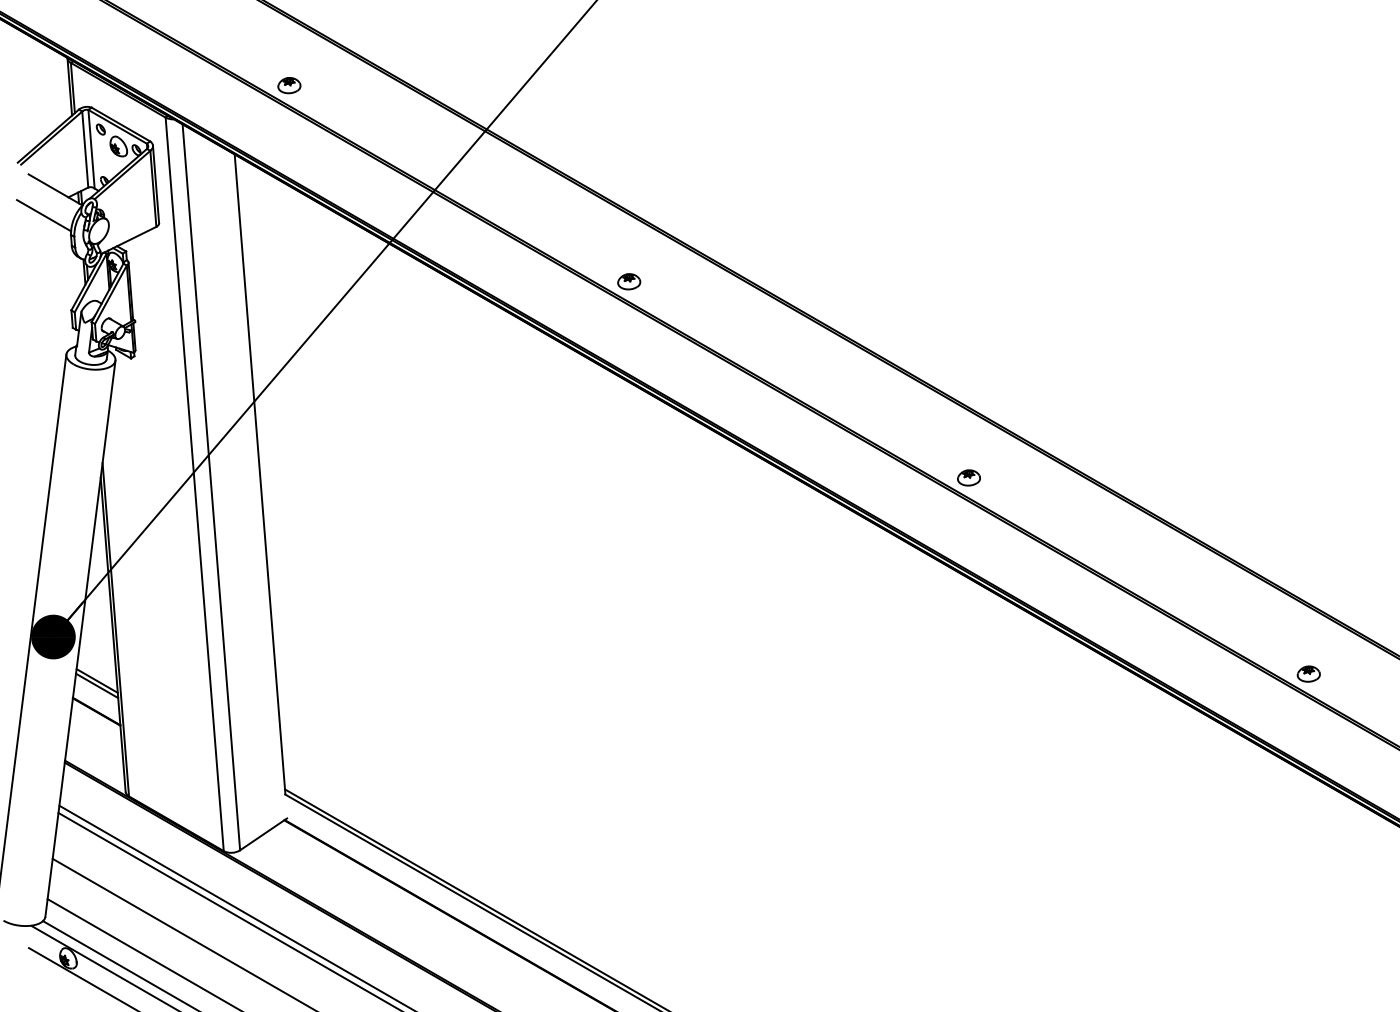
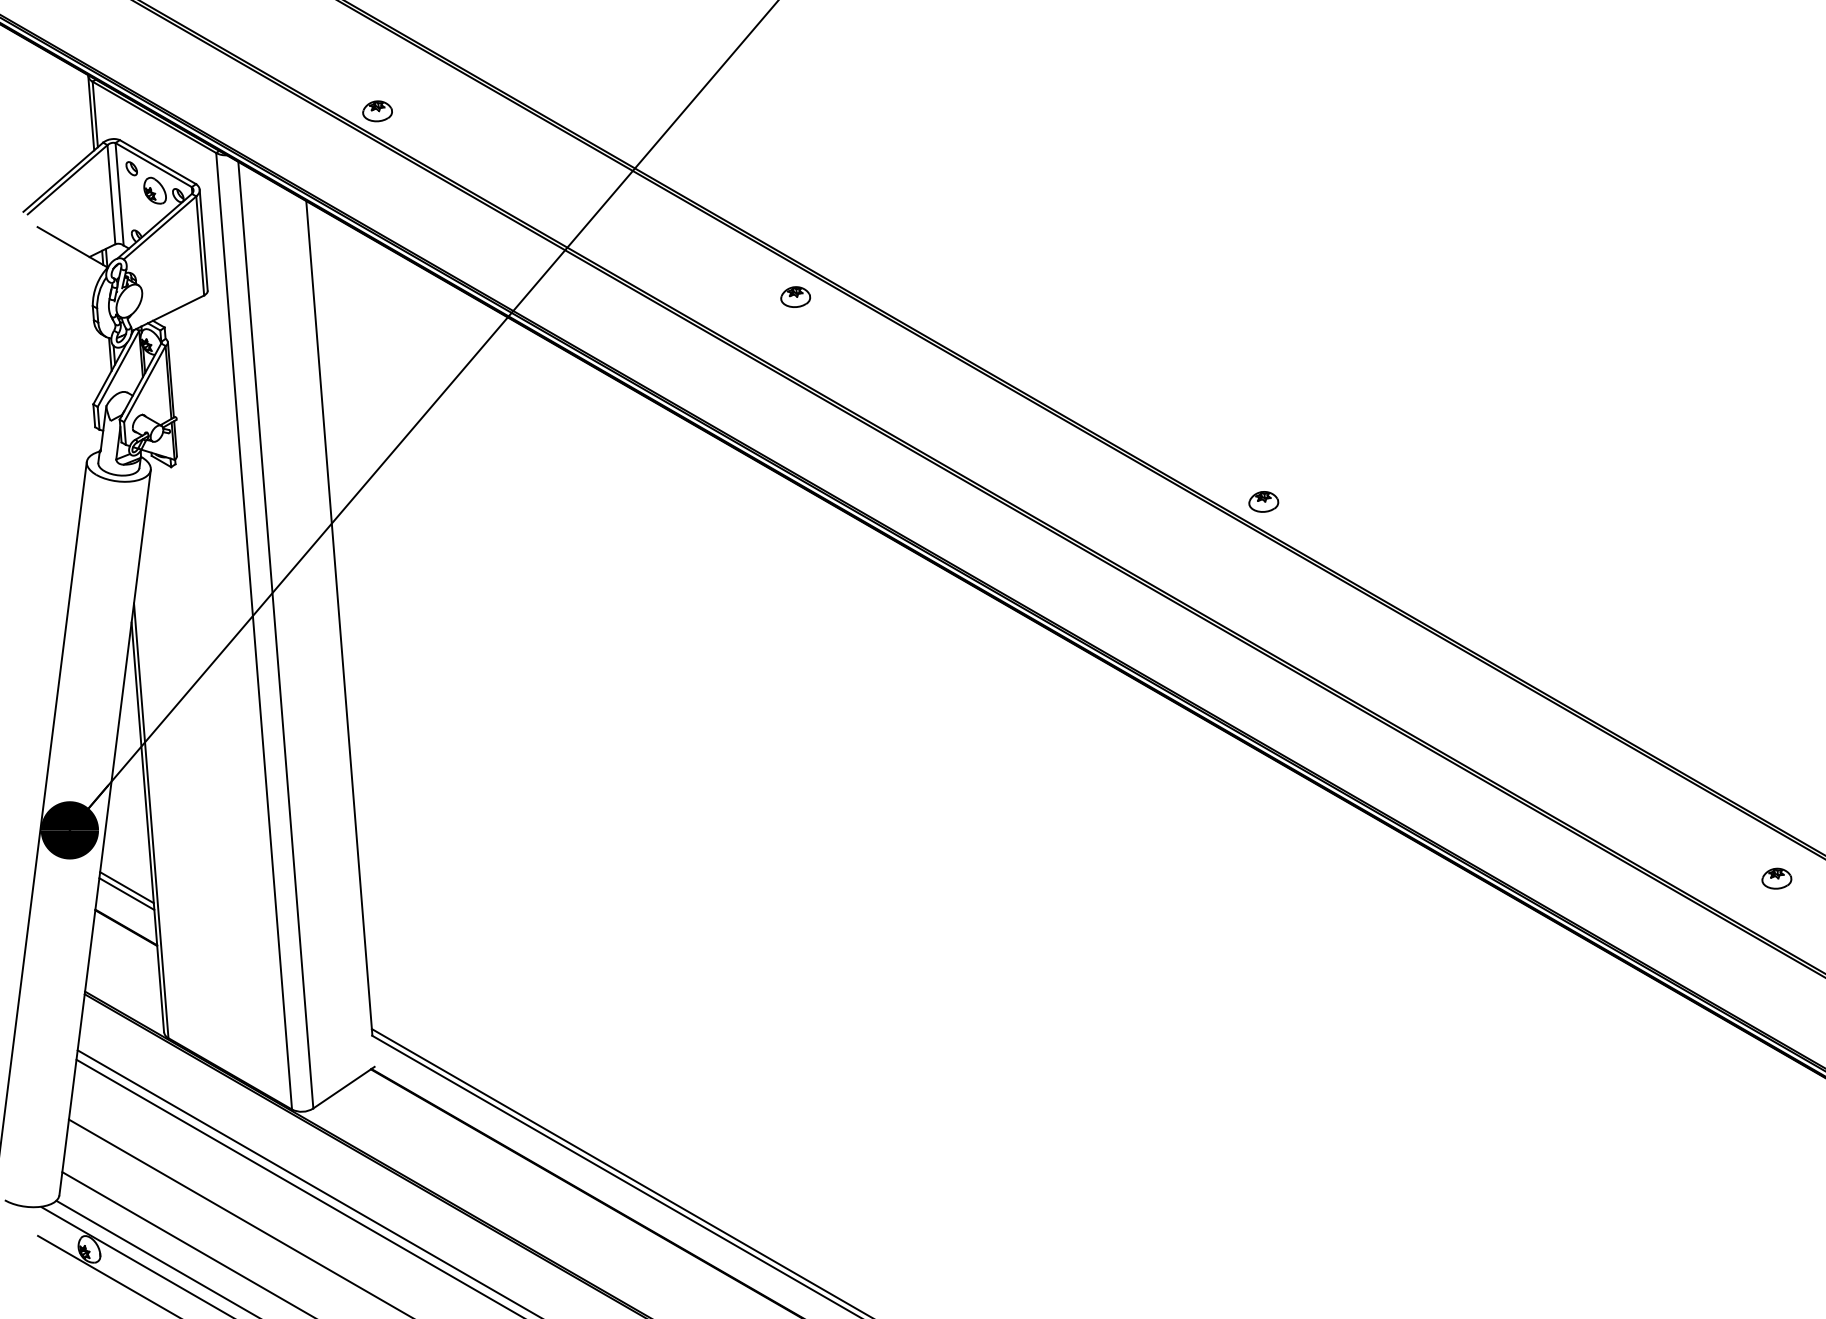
line: (43, 215) -> (57, 280), removed
part: (629, 281) -> (795, 296), moved
part: (968, 477) -> (1263, 501), moved
part: (1308, 673) -> (1776, 878), moved

